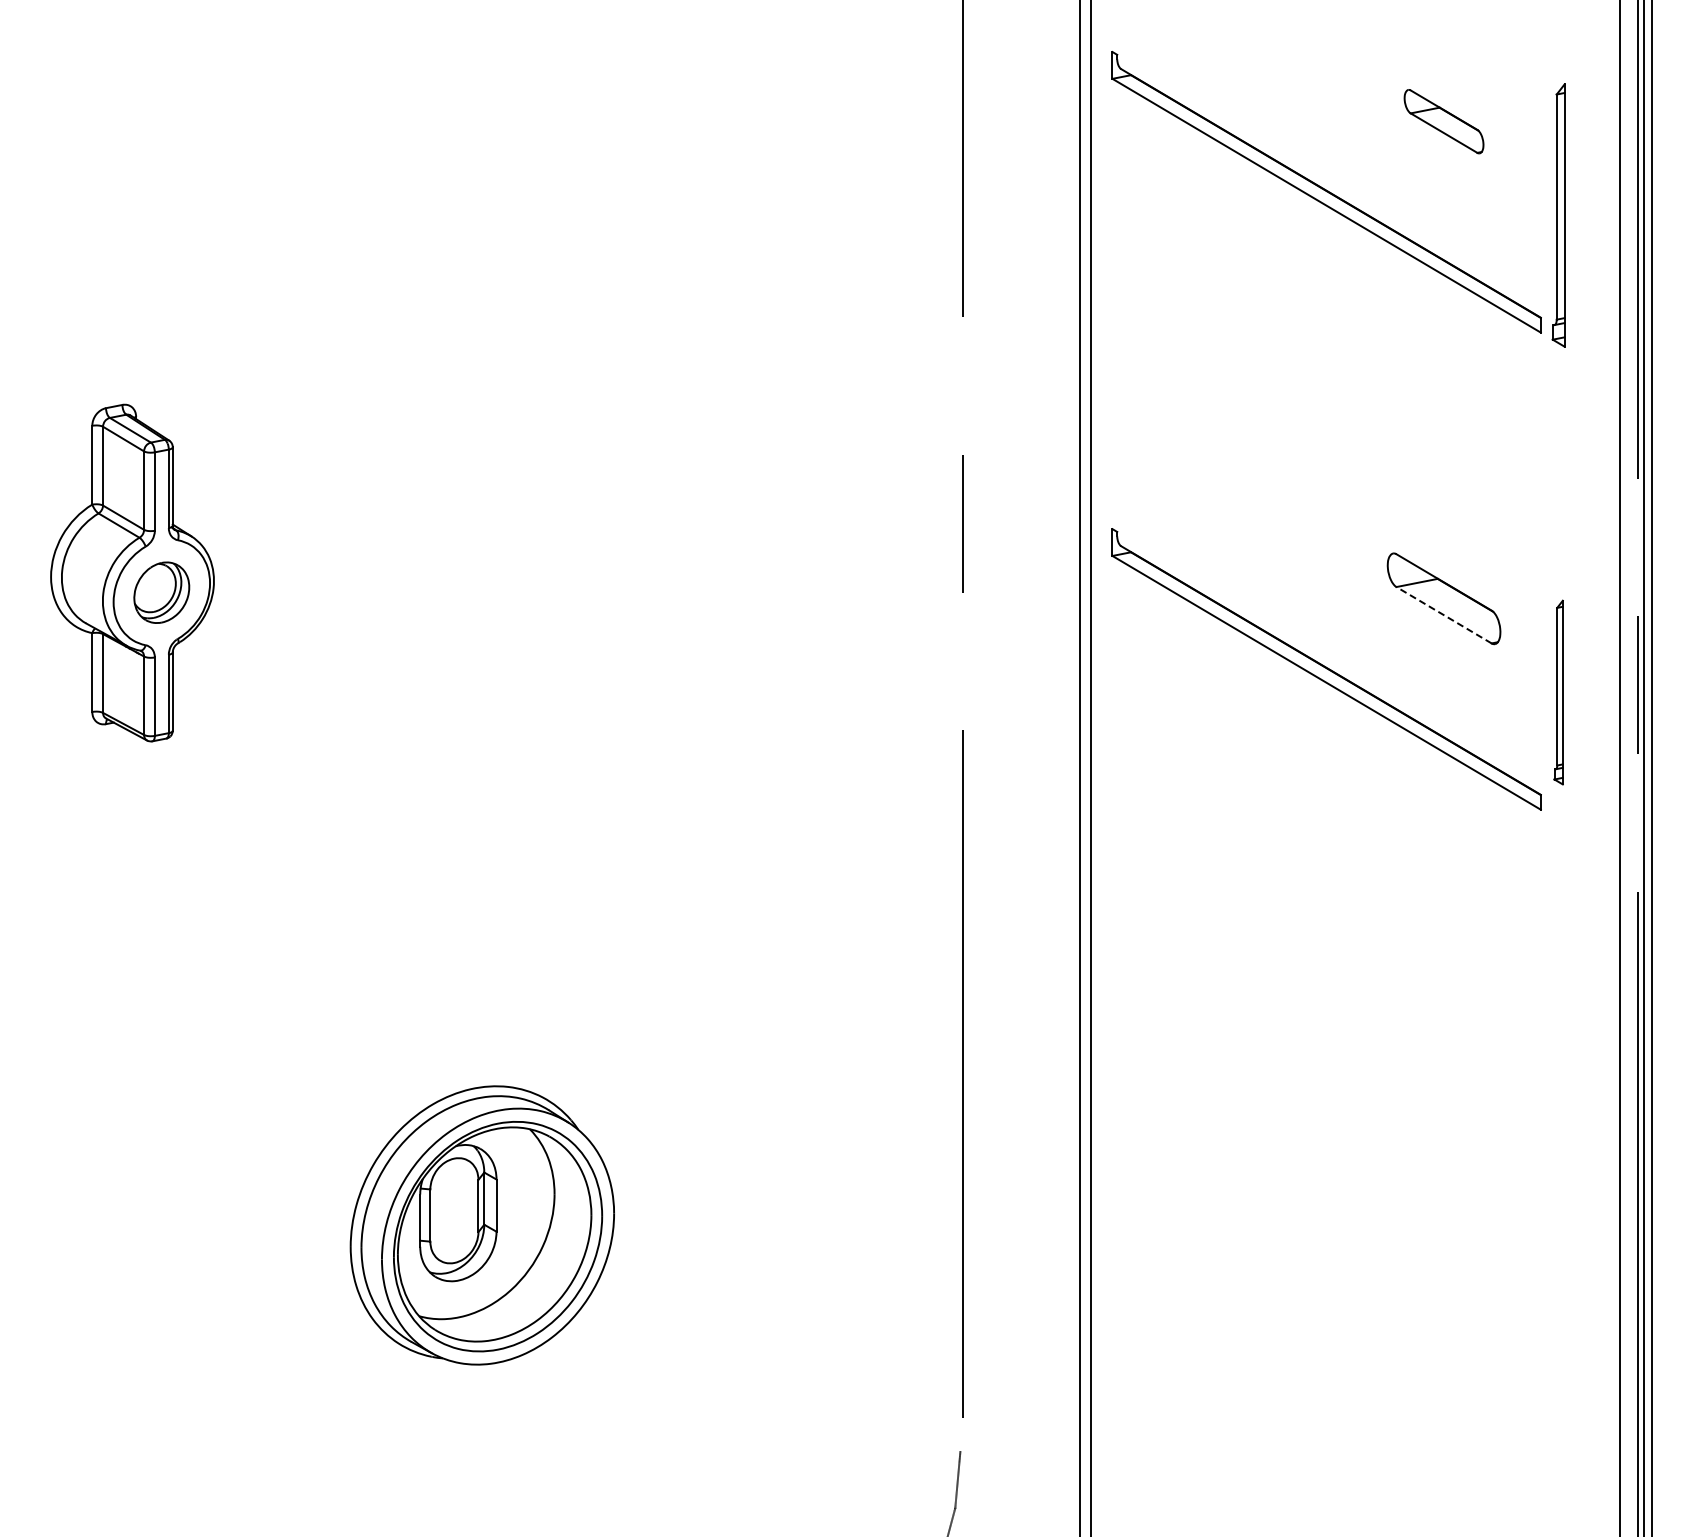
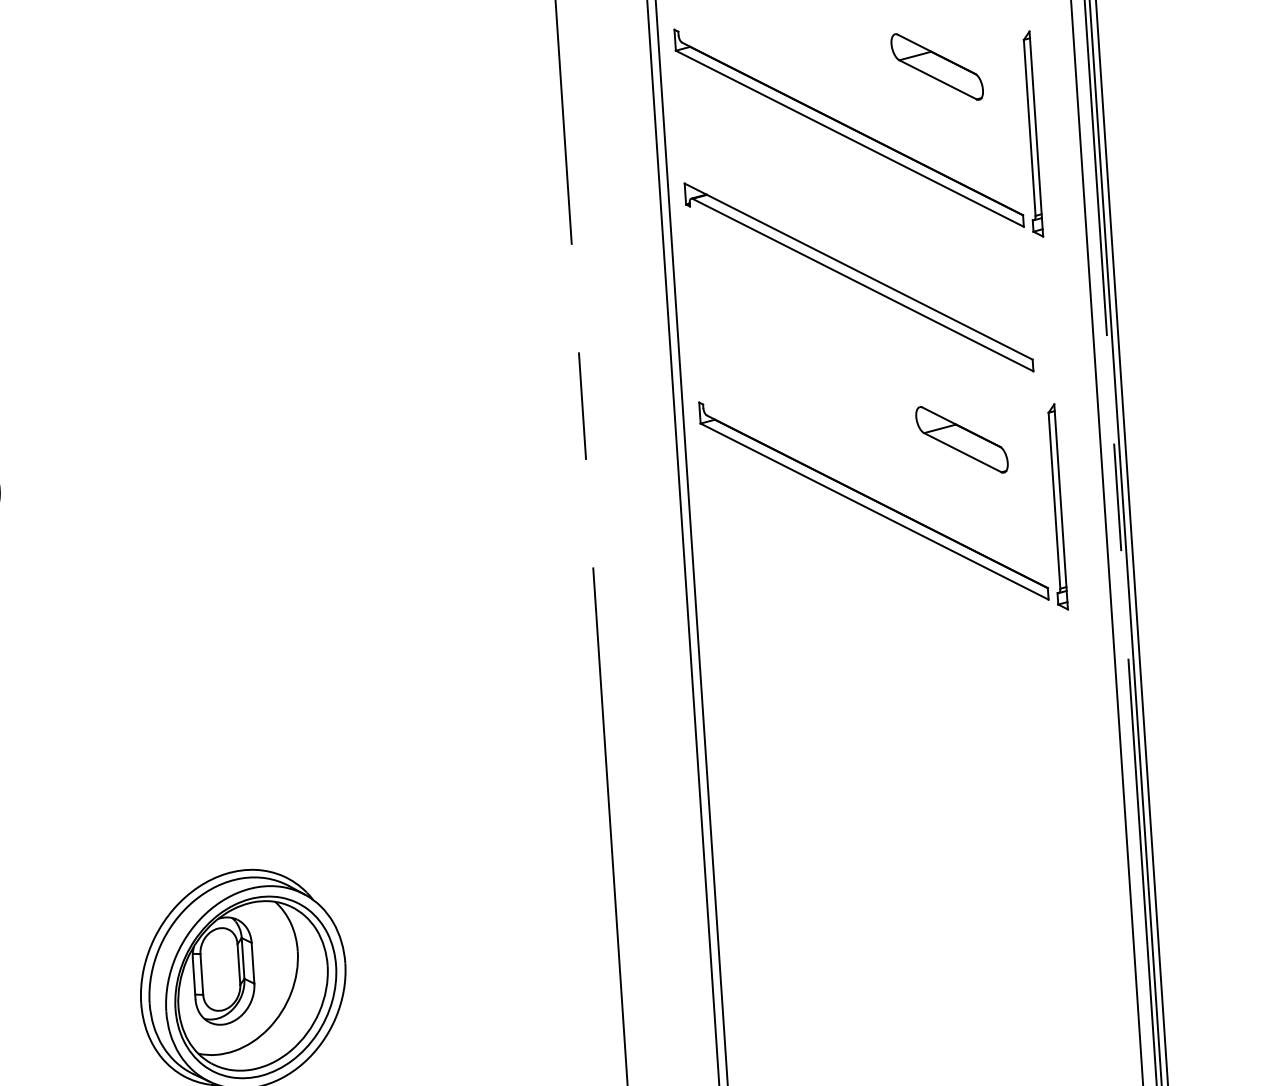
part: (1443, 121) -> (936, 66), size x1.43
part: (1326, 382) -> (858, 276), added
line: (1443, 614) -> (962, 452), dashed -> solid
part: (1558, 692) -> (1056, 507), size x1.43

